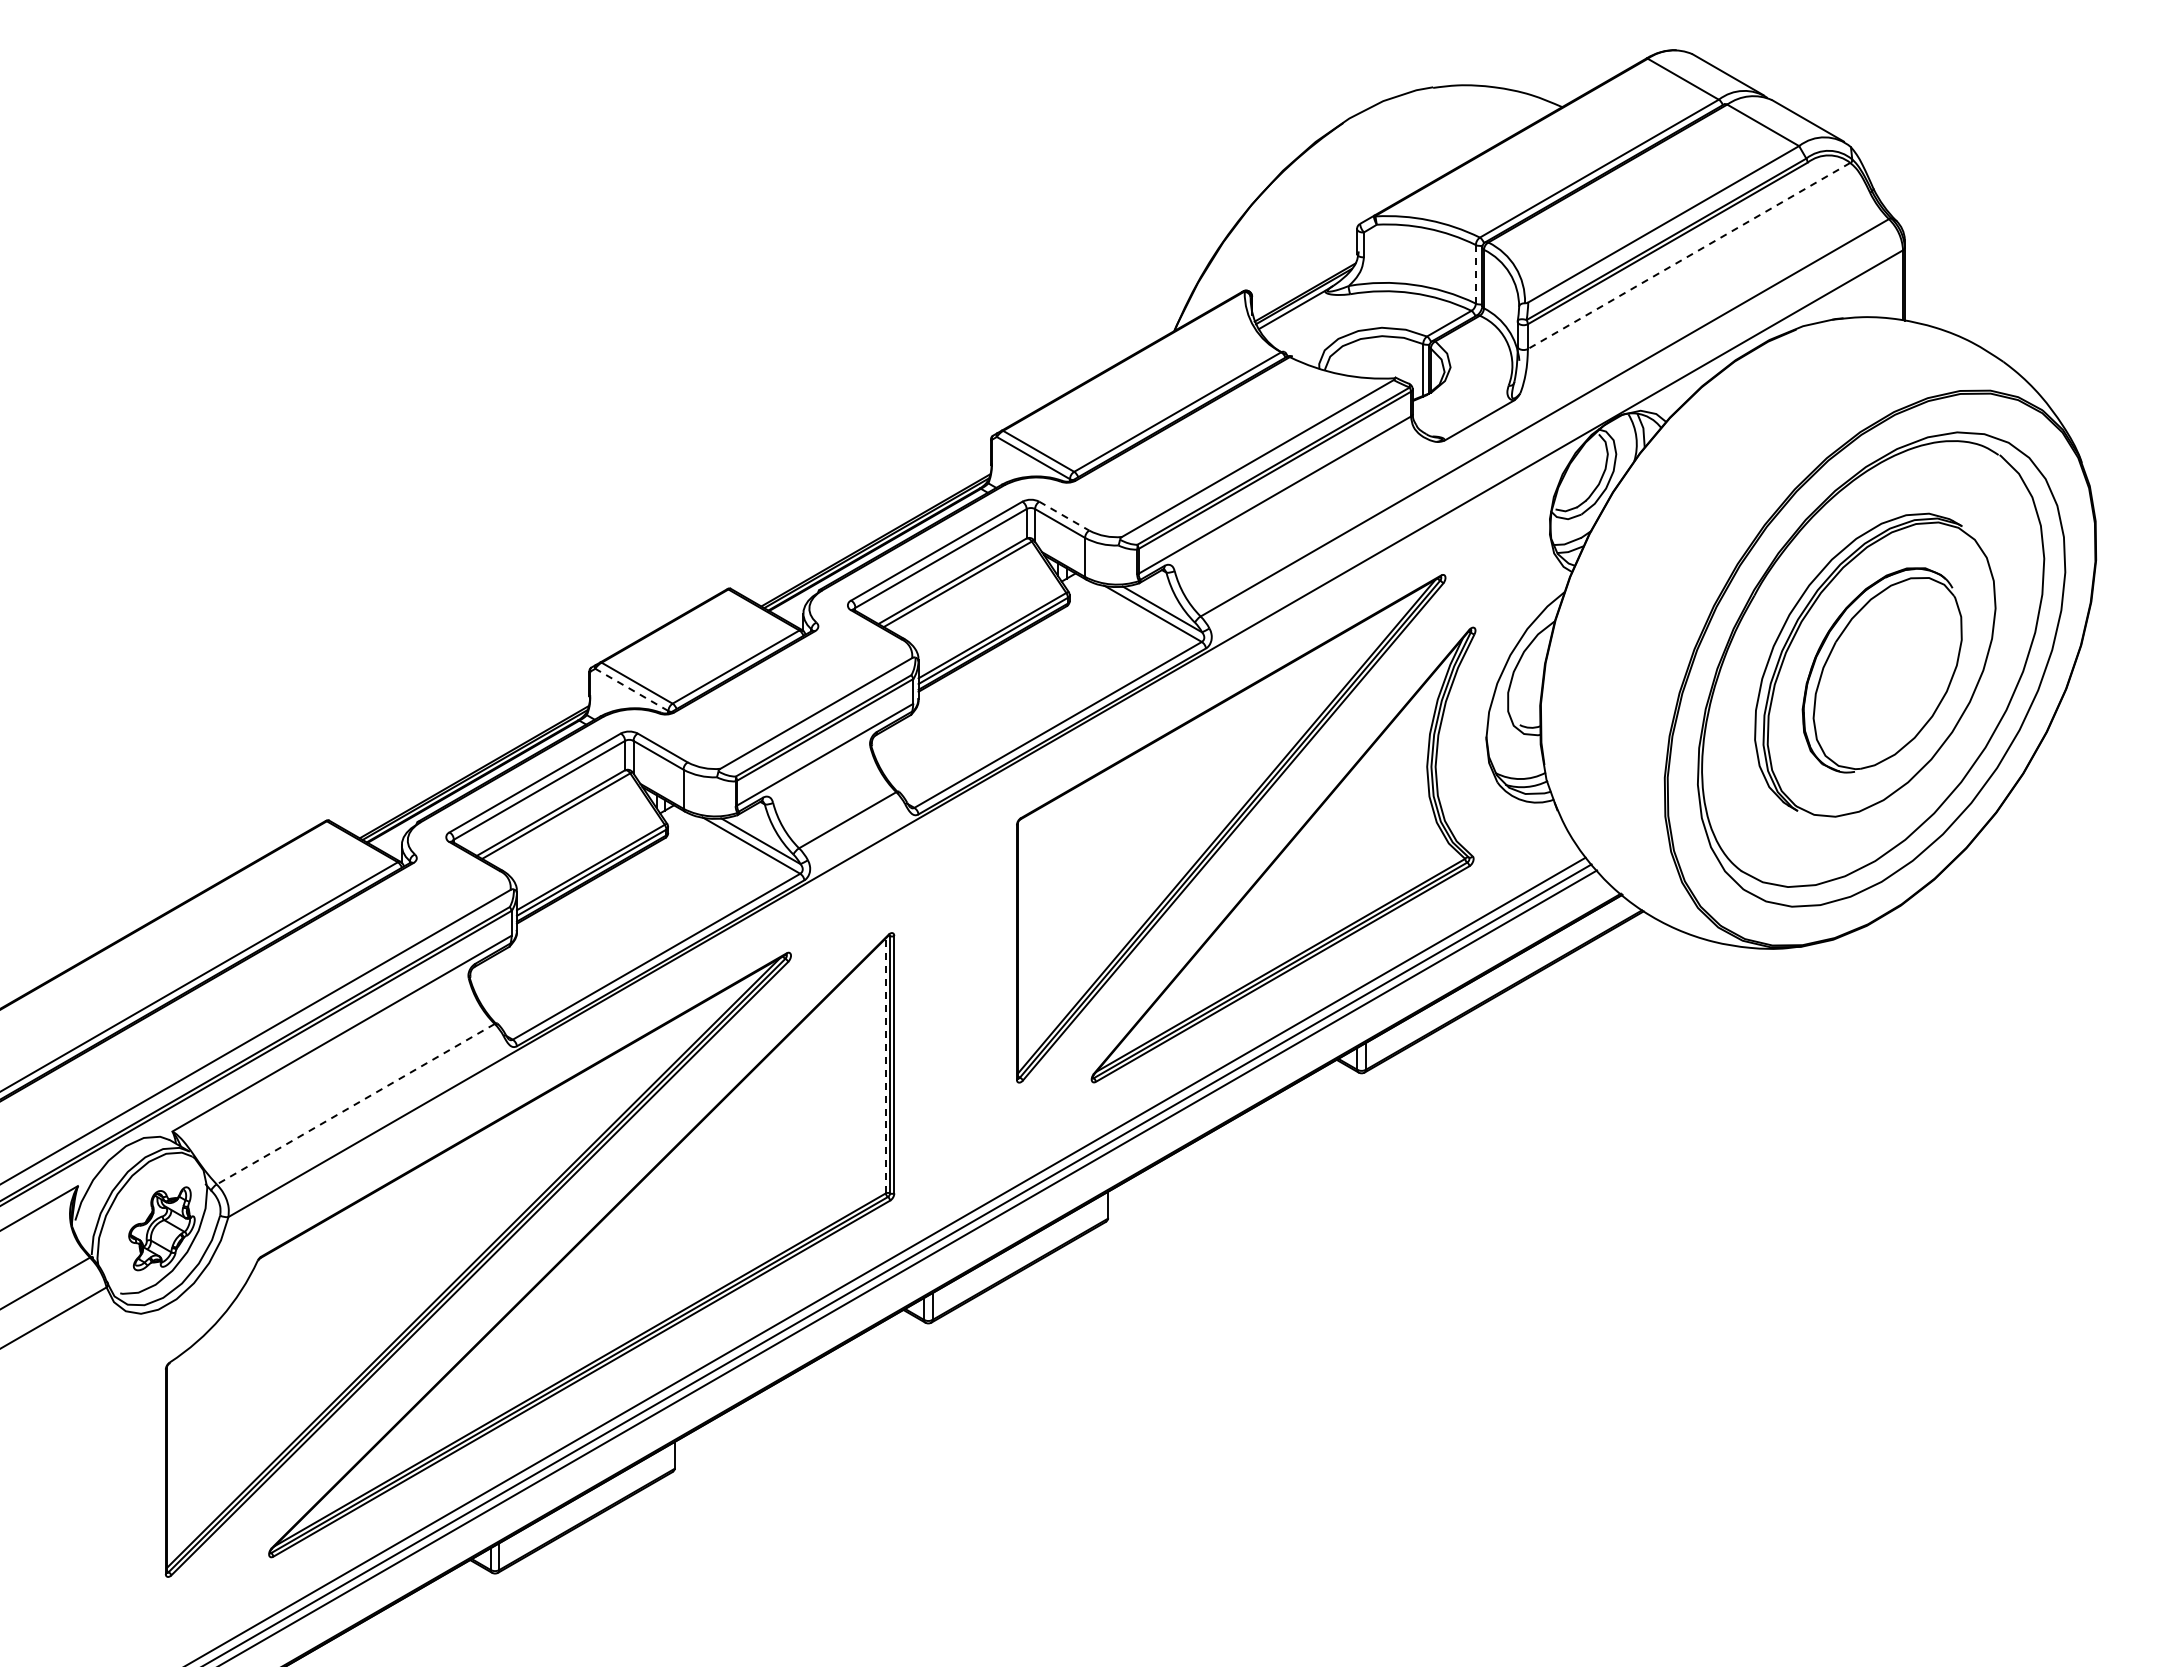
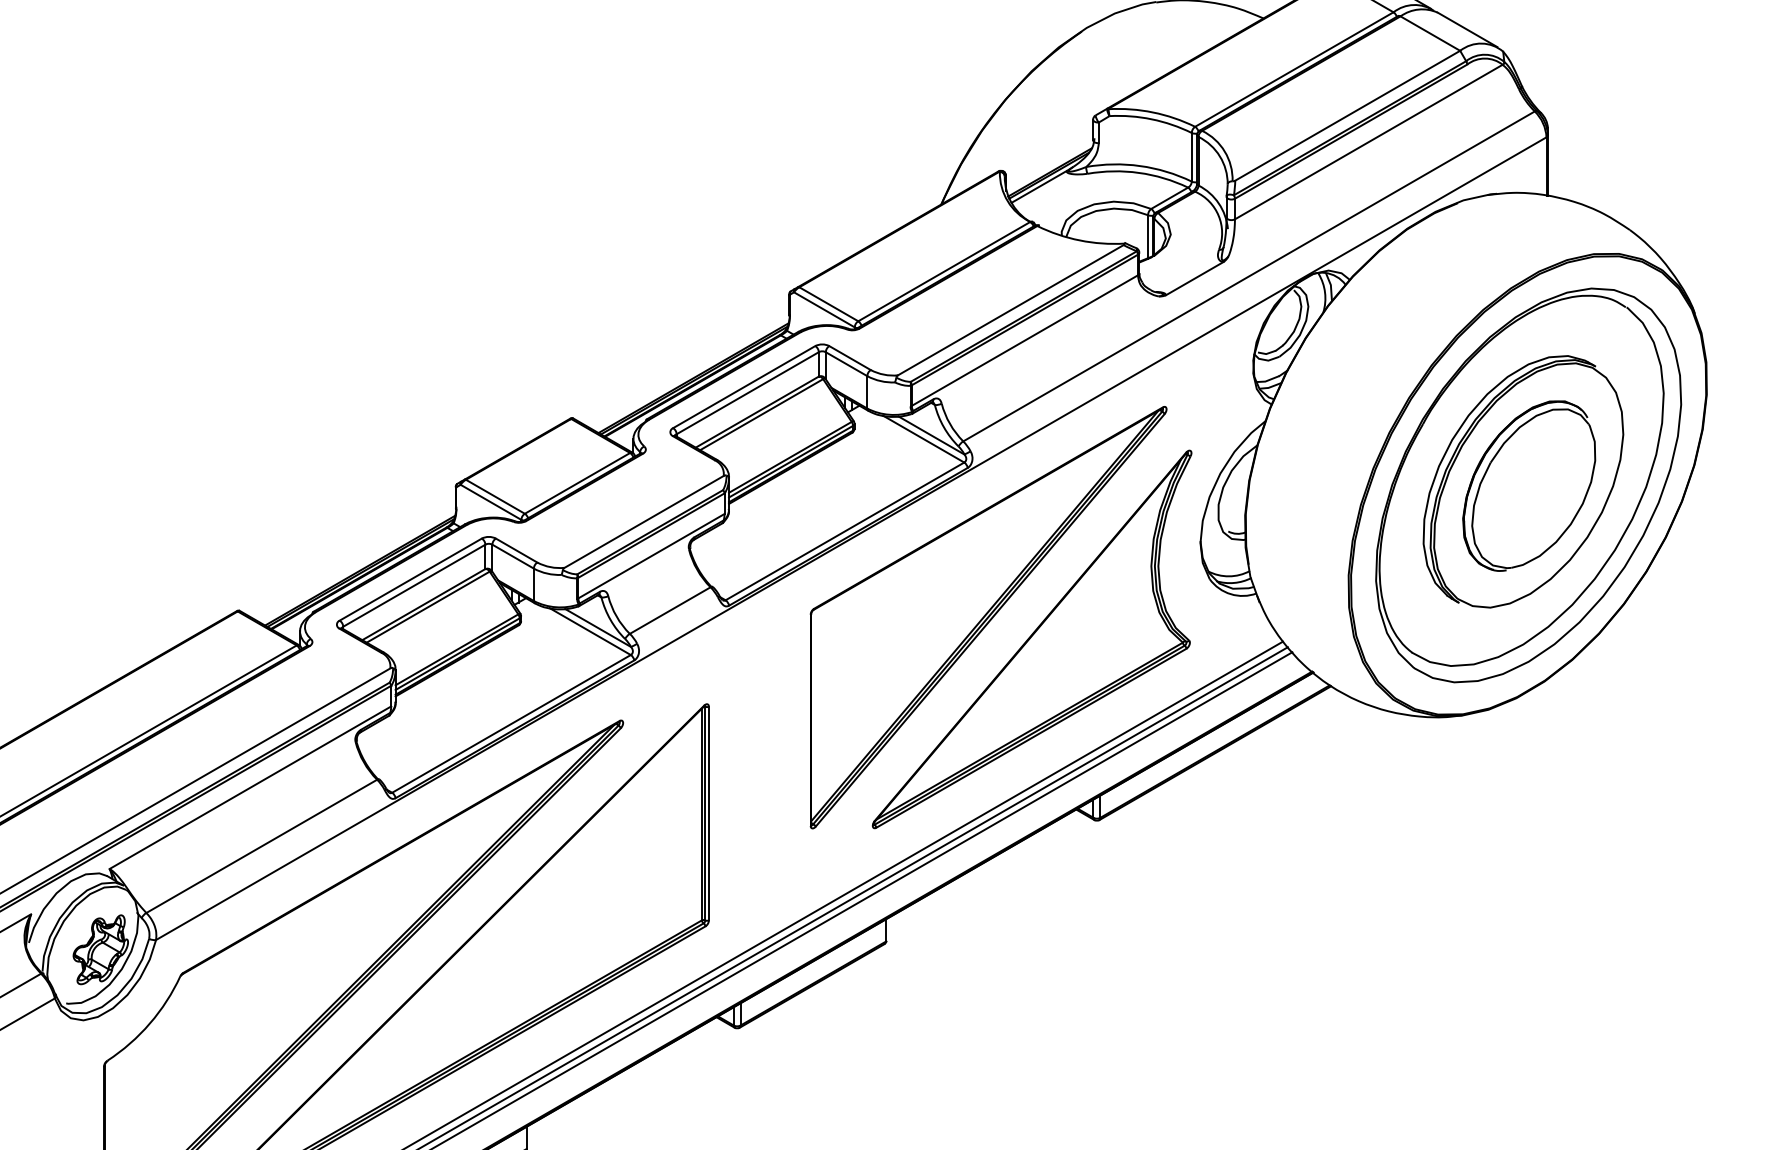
line: (1688, 256) -> (1368, 142), dashed -> solid
line: (1475, 273) -> (1191, 156), dashed -> solid
line: (1064, 516) -> (850, 358), dashed -> solid
line: (631, 689) -> (490, 502), dashed -> solid
line: (885, 1065) -> (701, 814), dashed -> solid
line: (355, 1104) -> (261, 846), dashed -> solid

